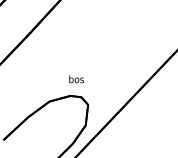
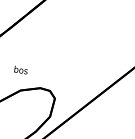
text: (76, 79) -> (21, 70), moved

